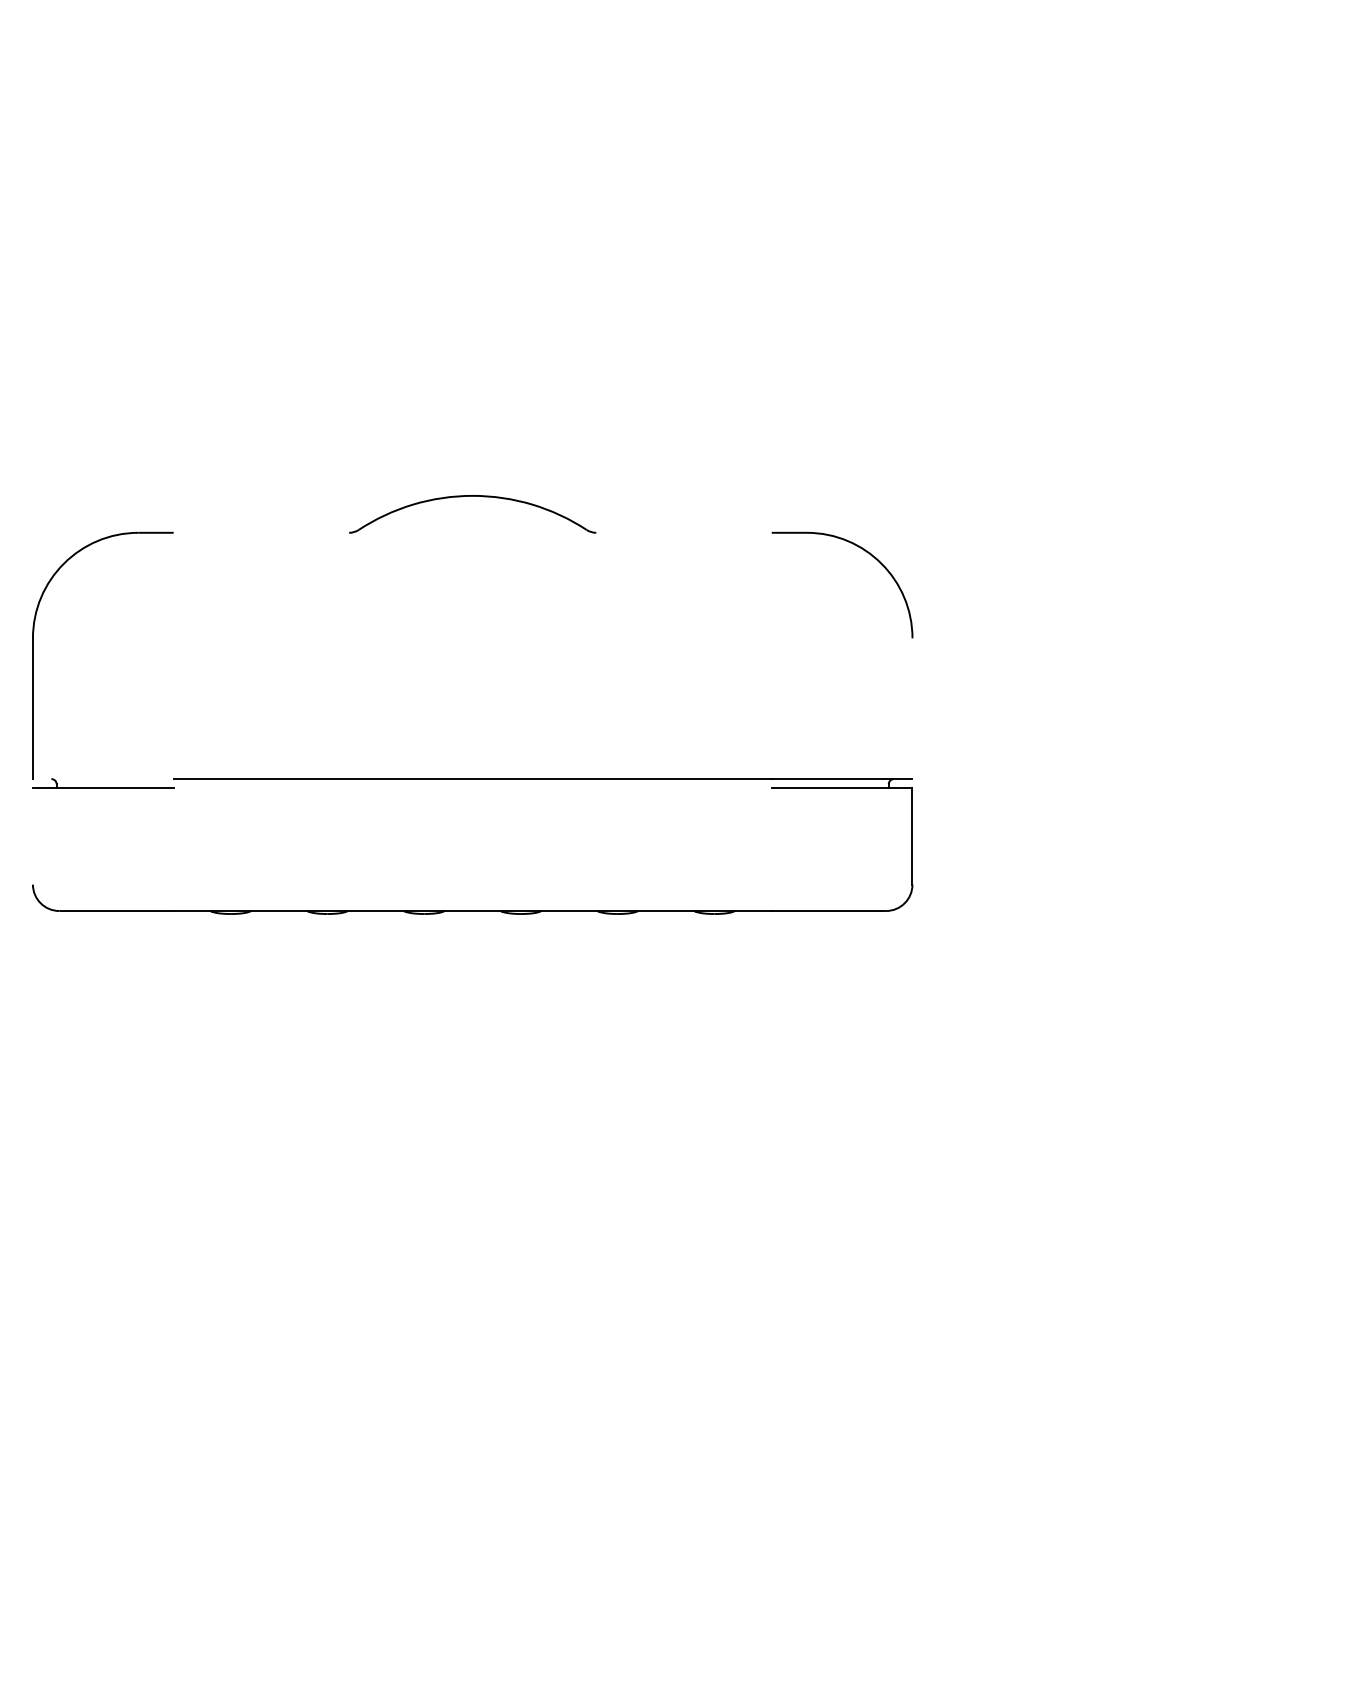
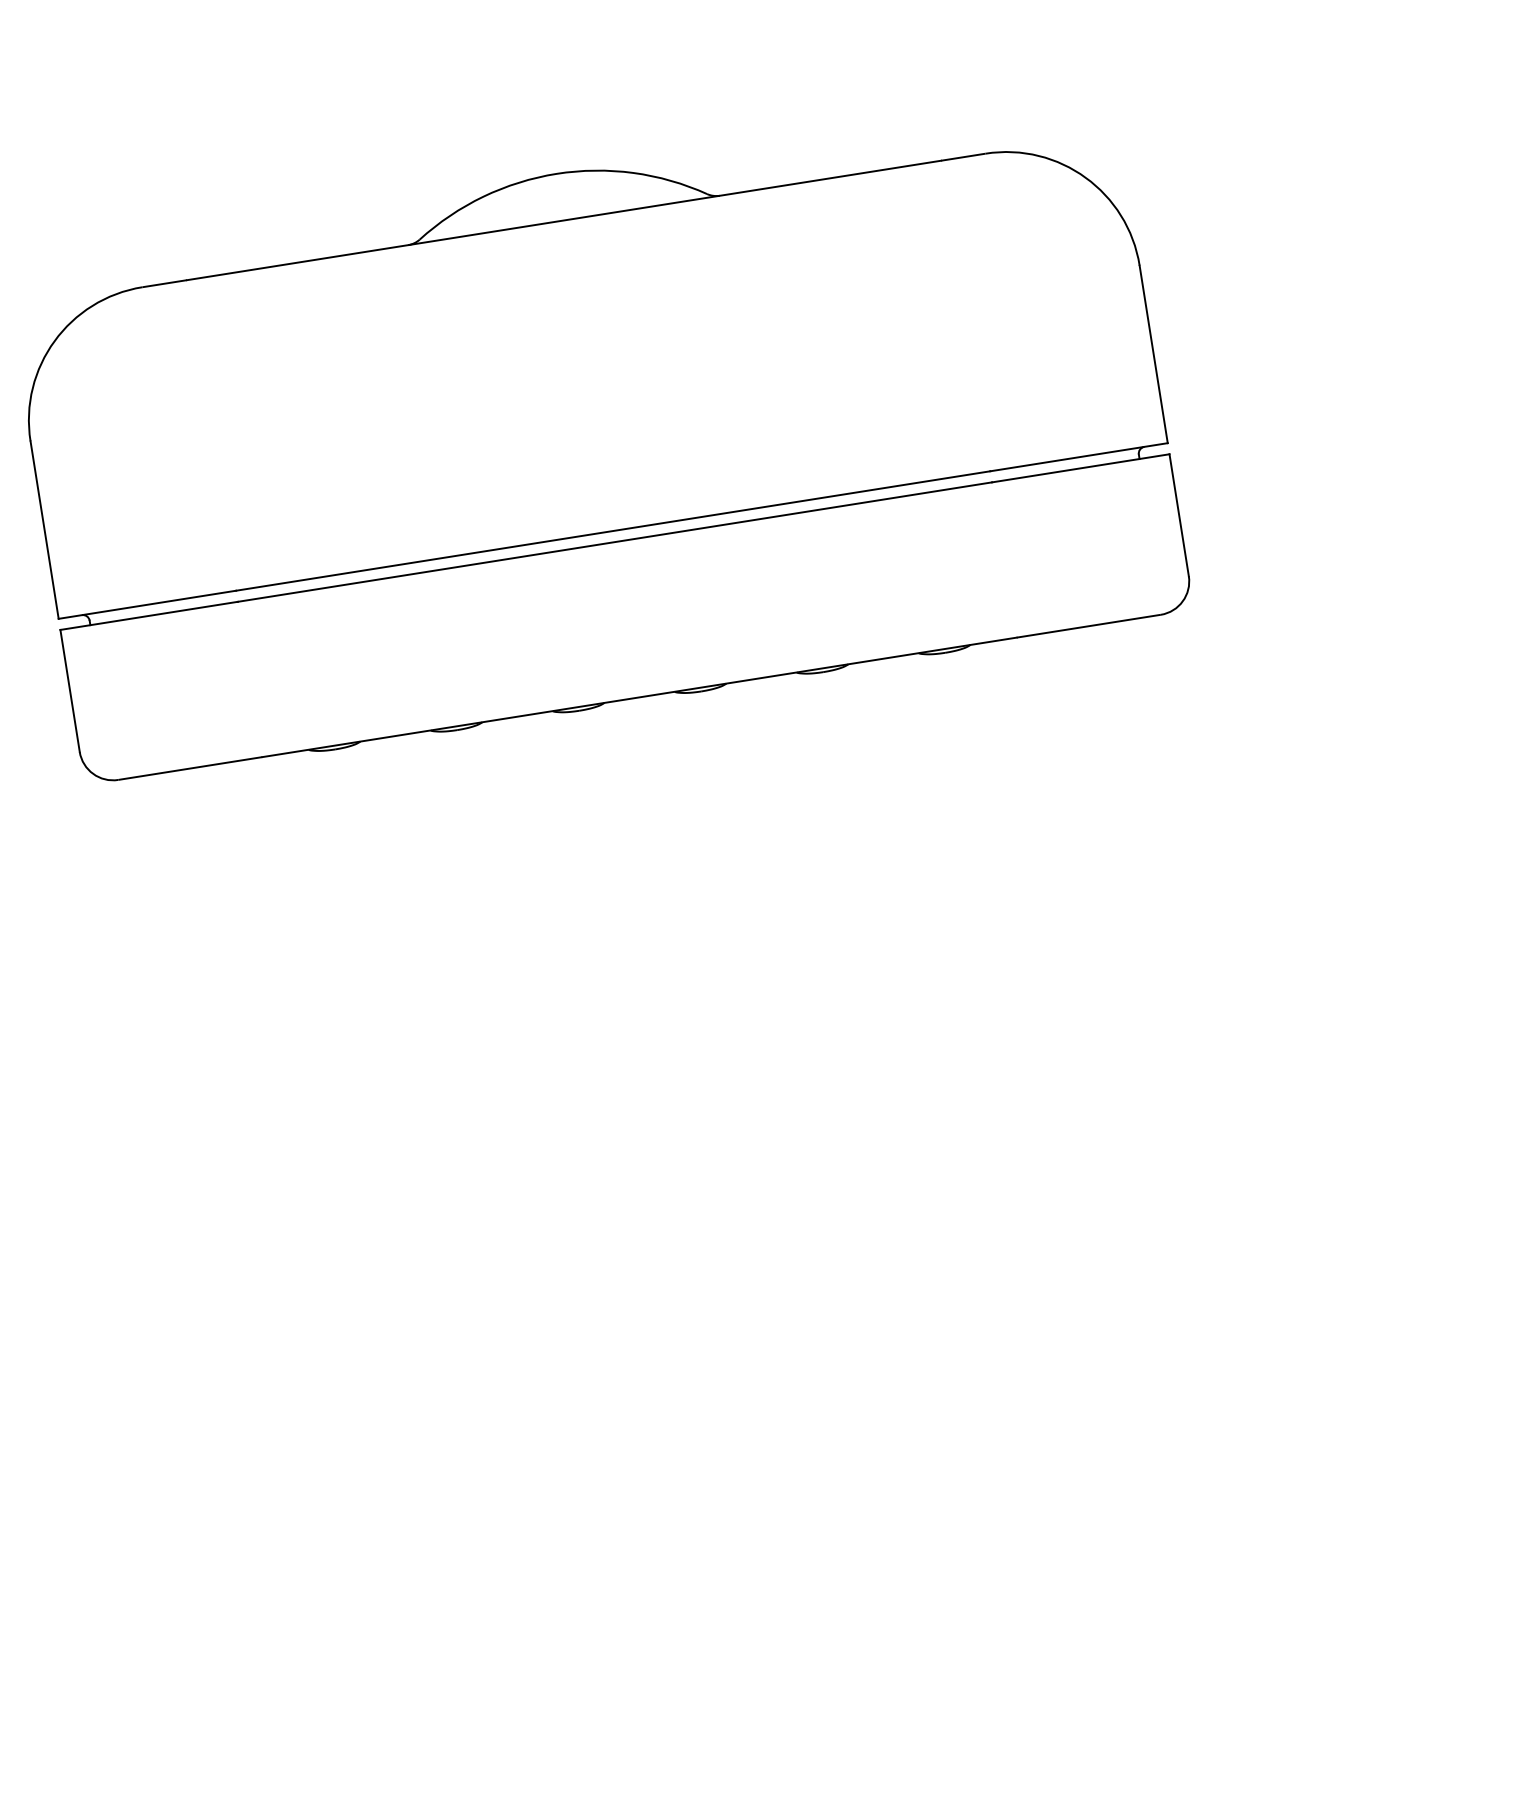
line: (472, 532) -> (563, 220), added
line: (912, 708) -> (1153, 354), added
line: (102, 779) -> (146, 605), added
line: (472, 787) -> (614, 541), added
line: (32, 835) -> (69, 690), added

